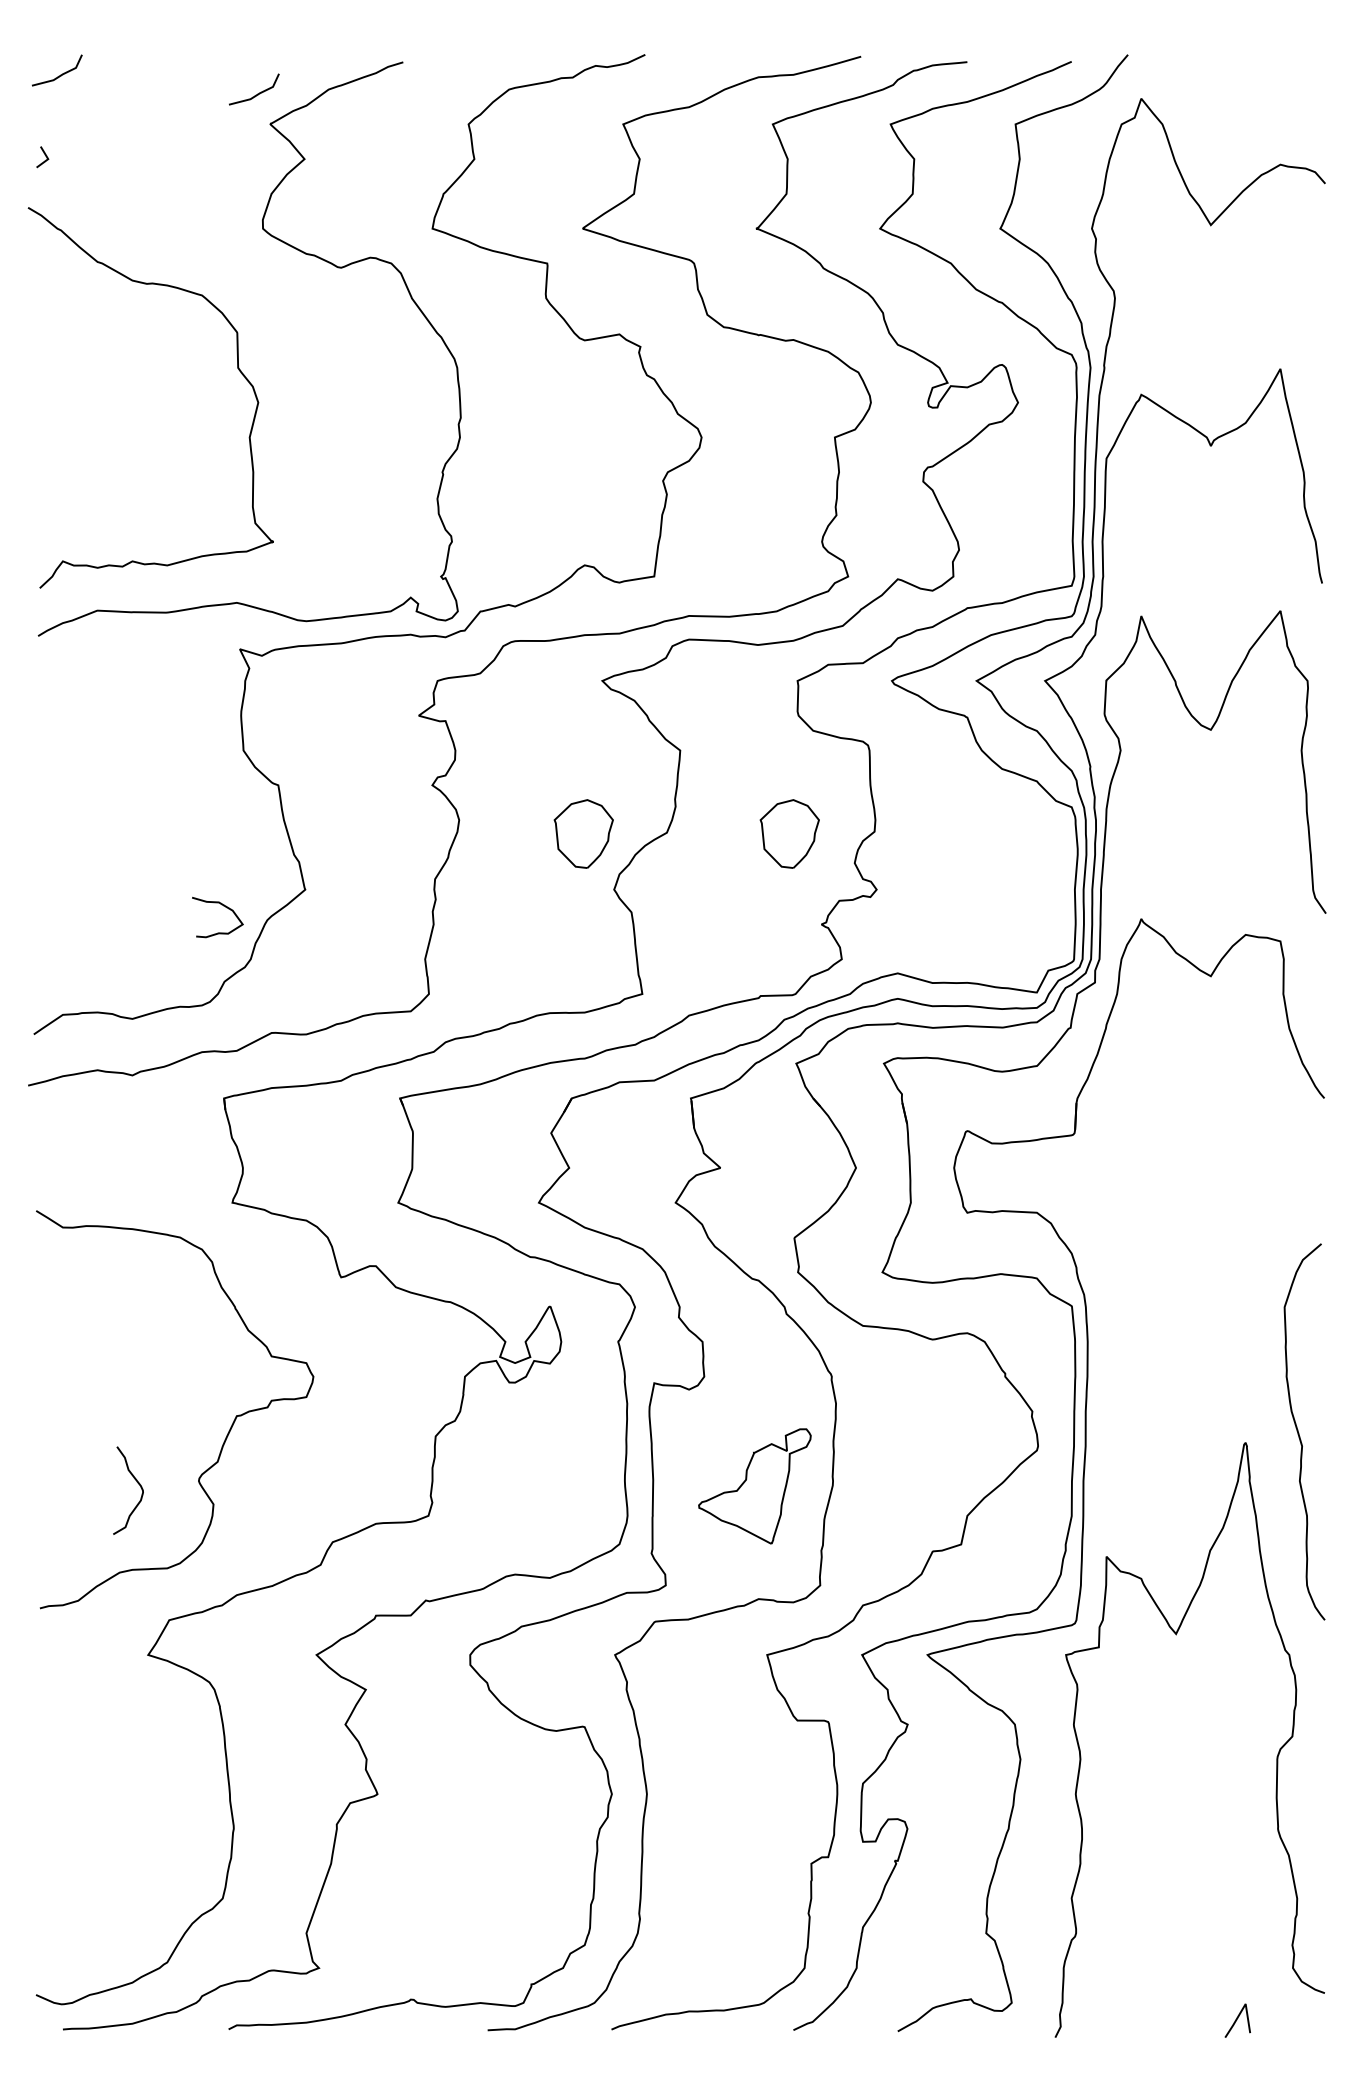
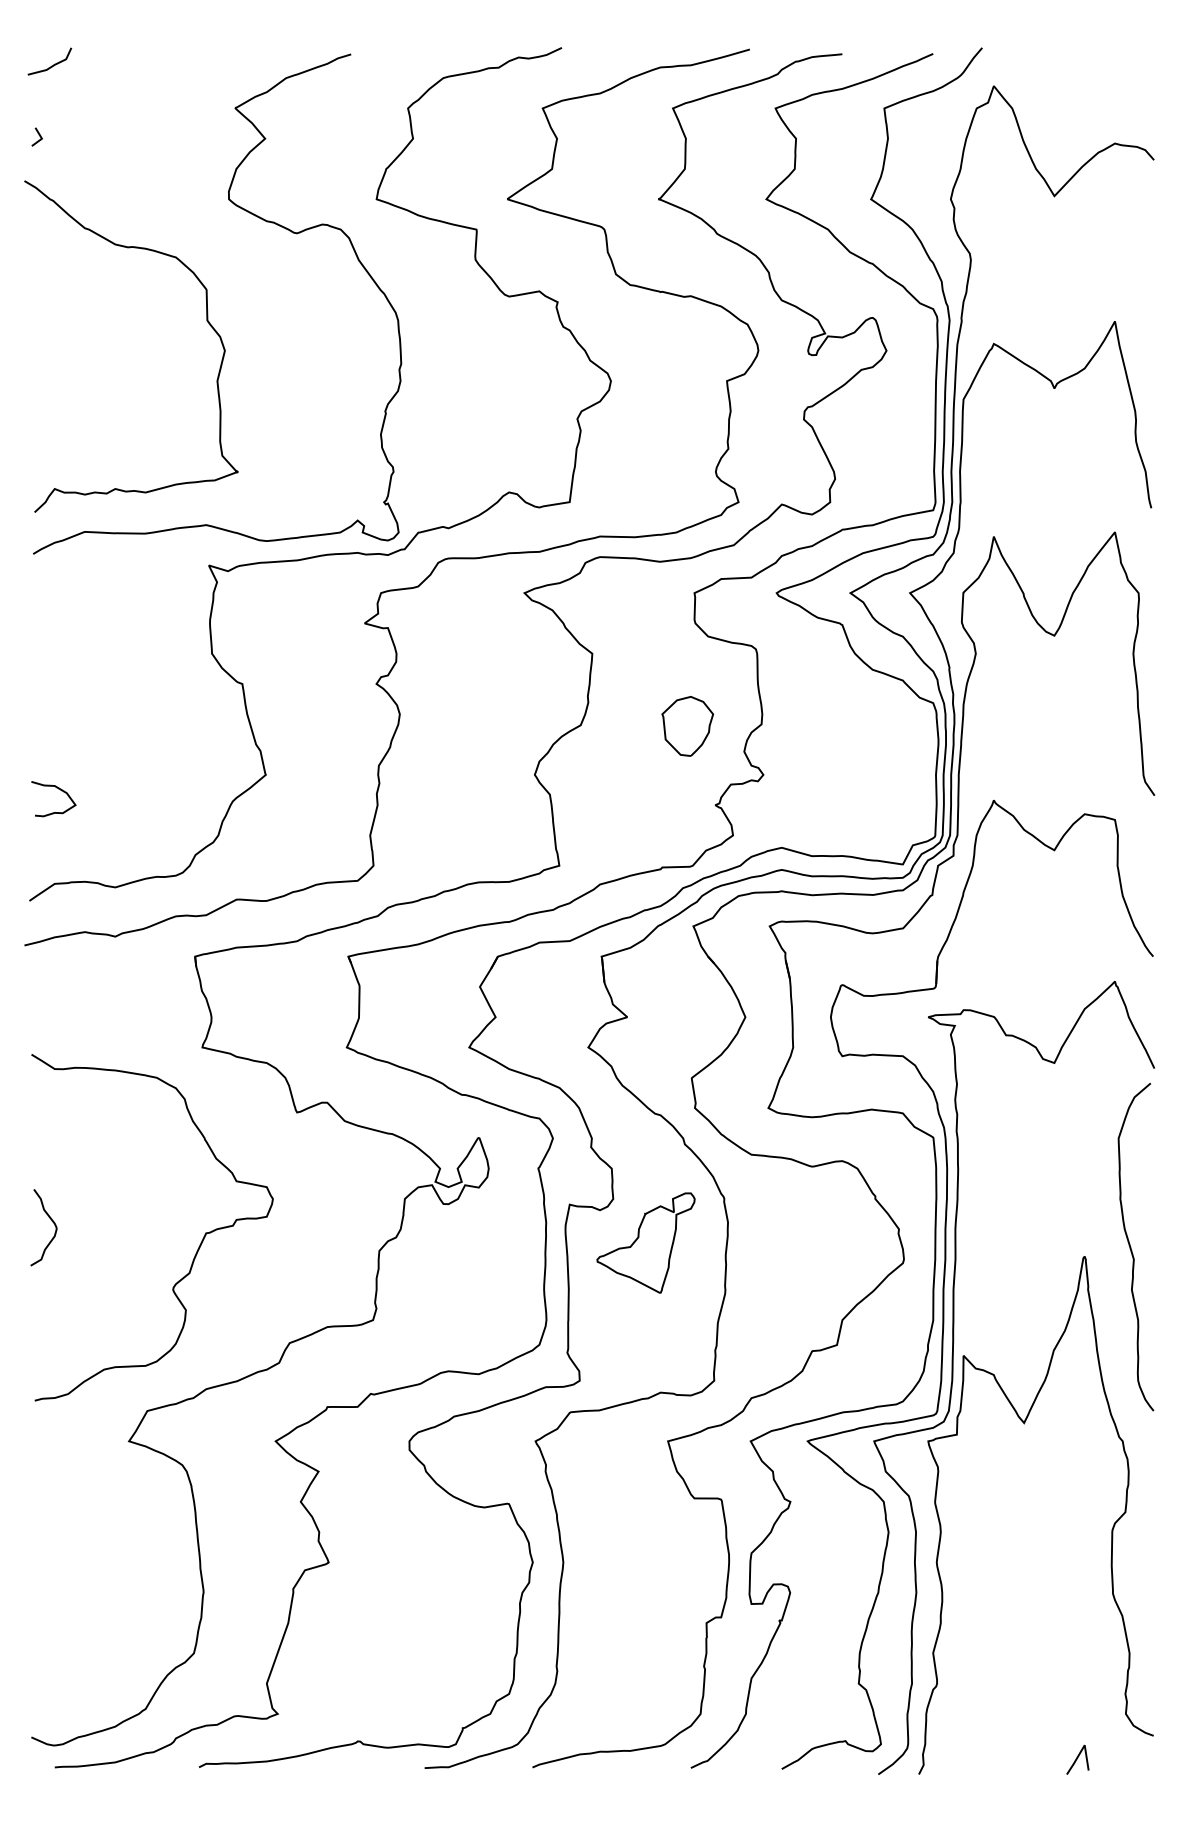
line: (257, 93) -> (224, 81), removed
part: (583, 833) -> (508, 725), removed
curve: (223, 906) -> (58, 789), moved
curve: (137, 1483) -> (51, 1221), moved
part: (754, 1486) -> (645, 1243), moved
curve: (1094, 1582) -> (953, 1378), added

